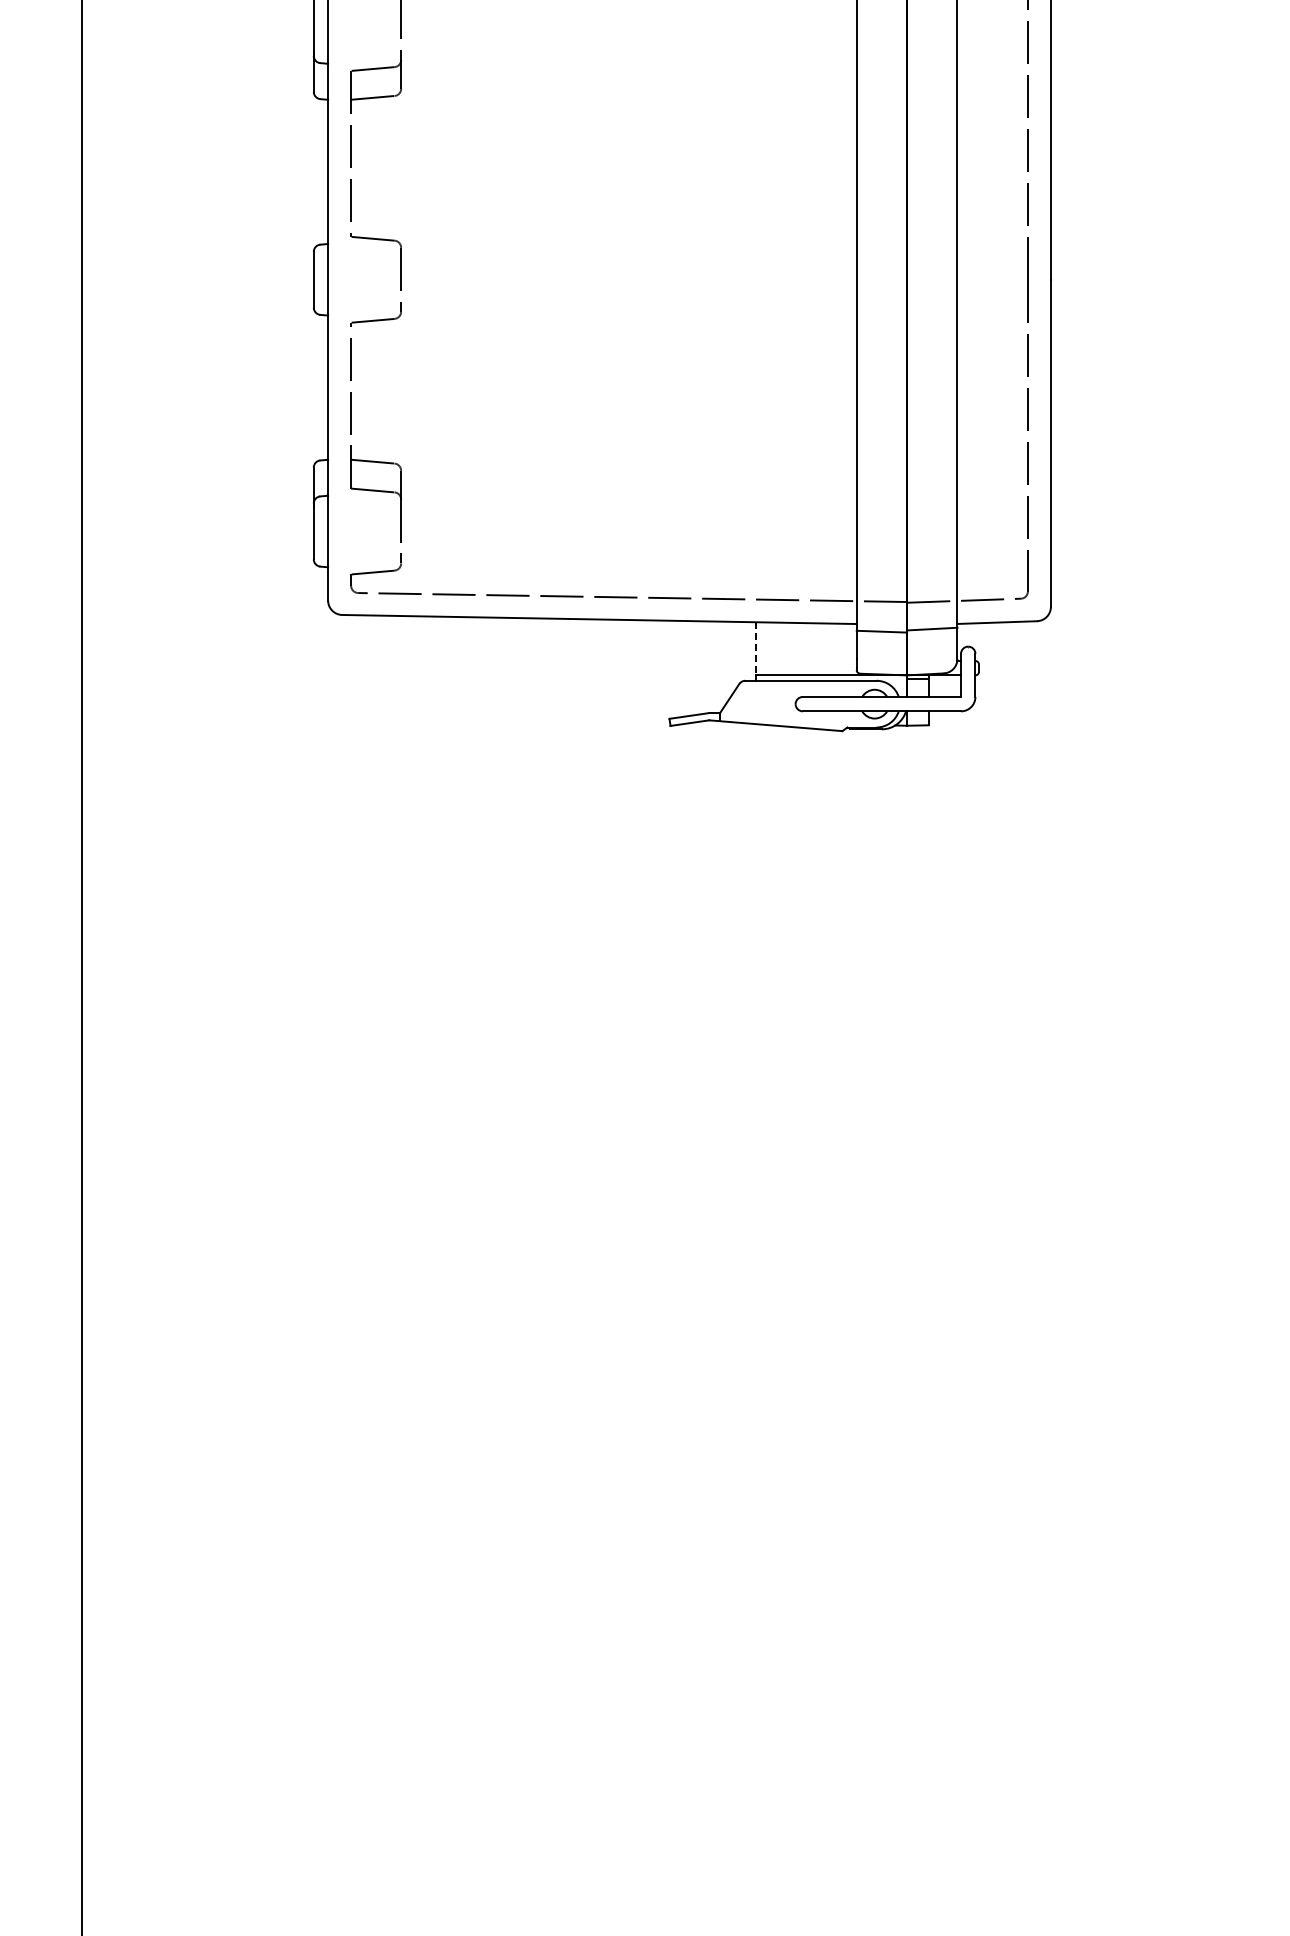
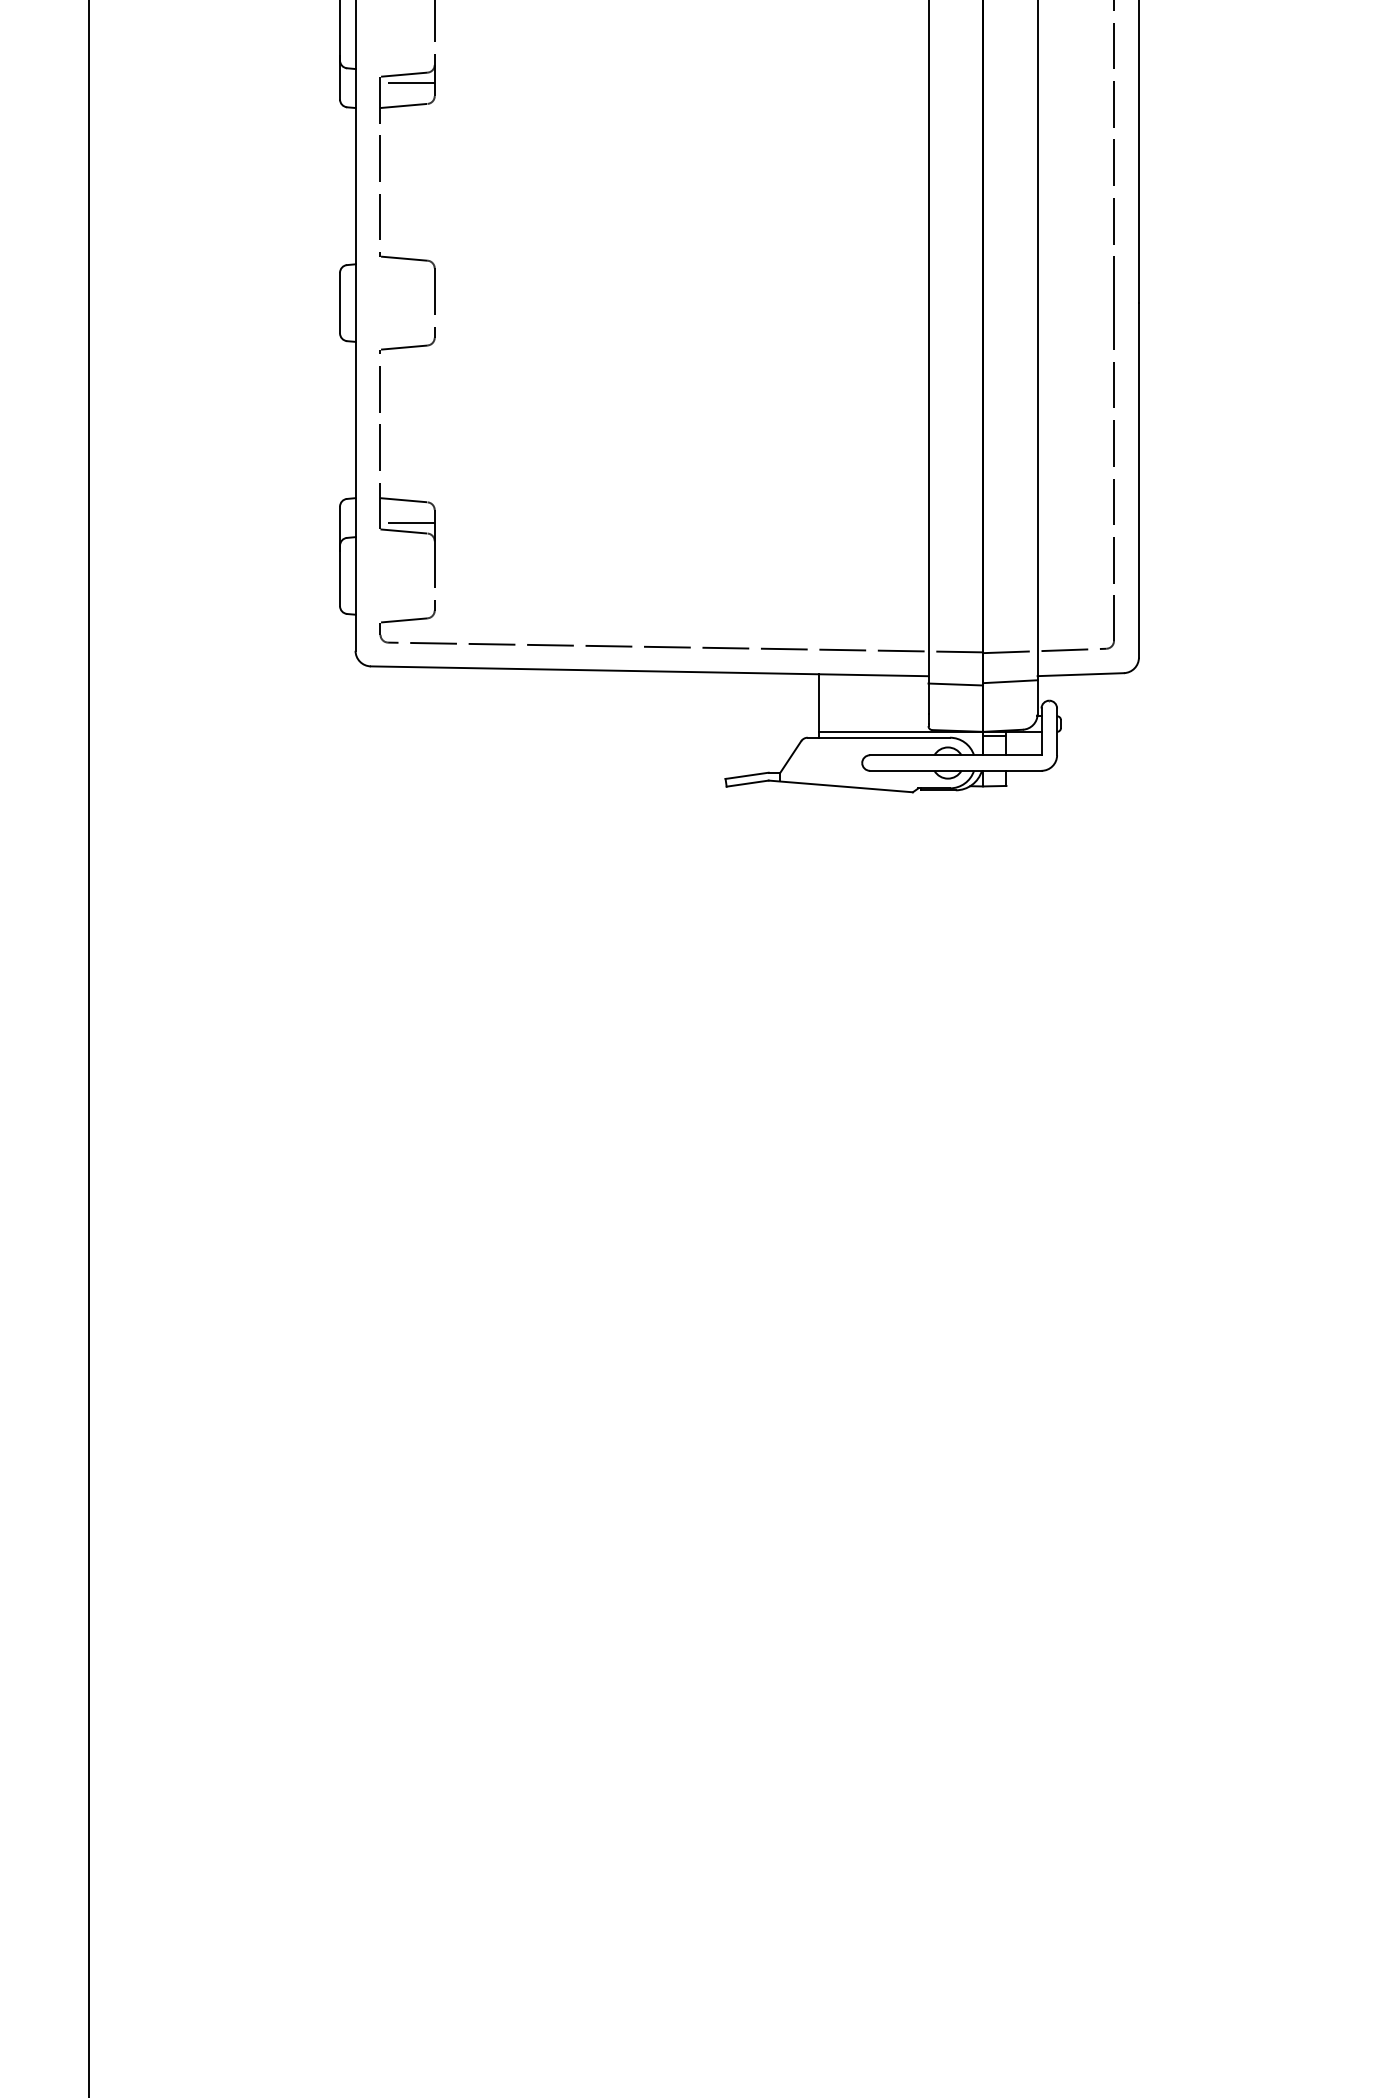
line: (376, 76) -> (407, 82), added
line: (376, 483) -> (407, 523), added
line: (756, 648) -> (819, 702), dashed -> solid

